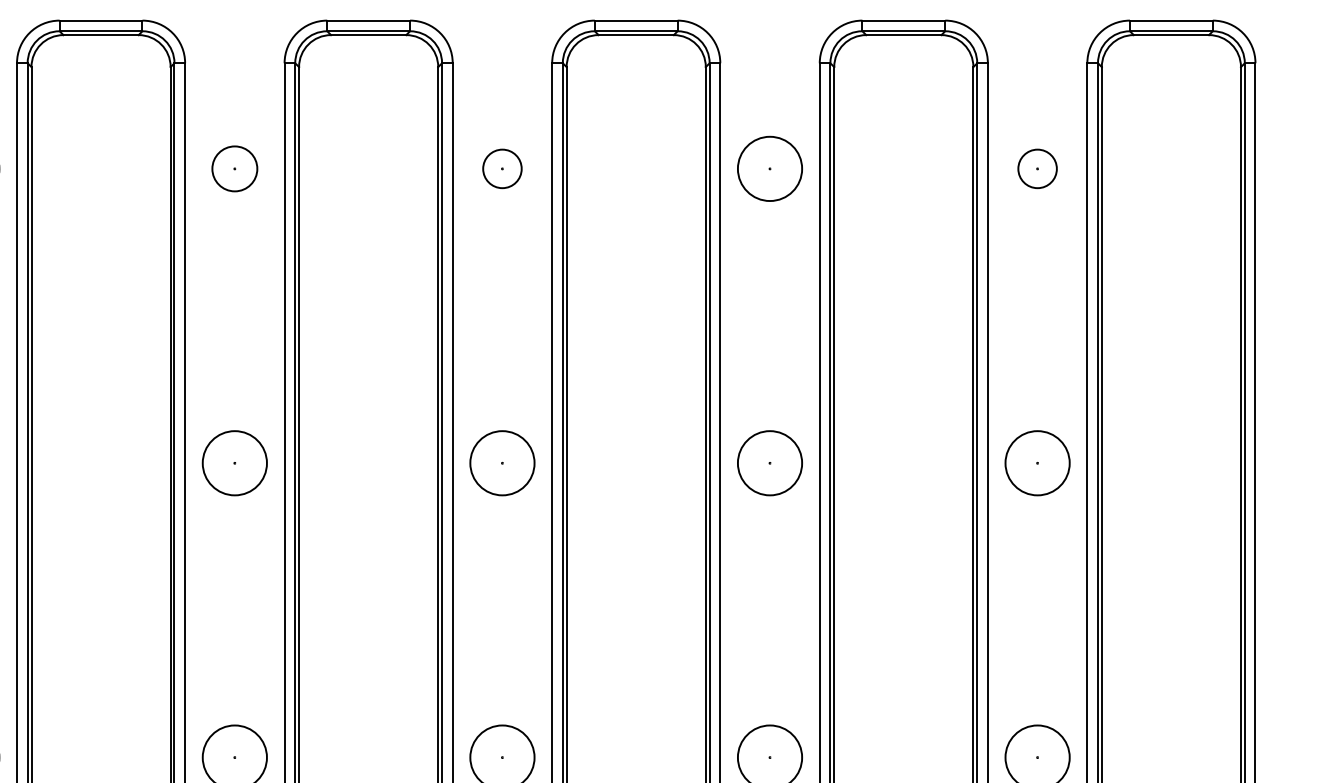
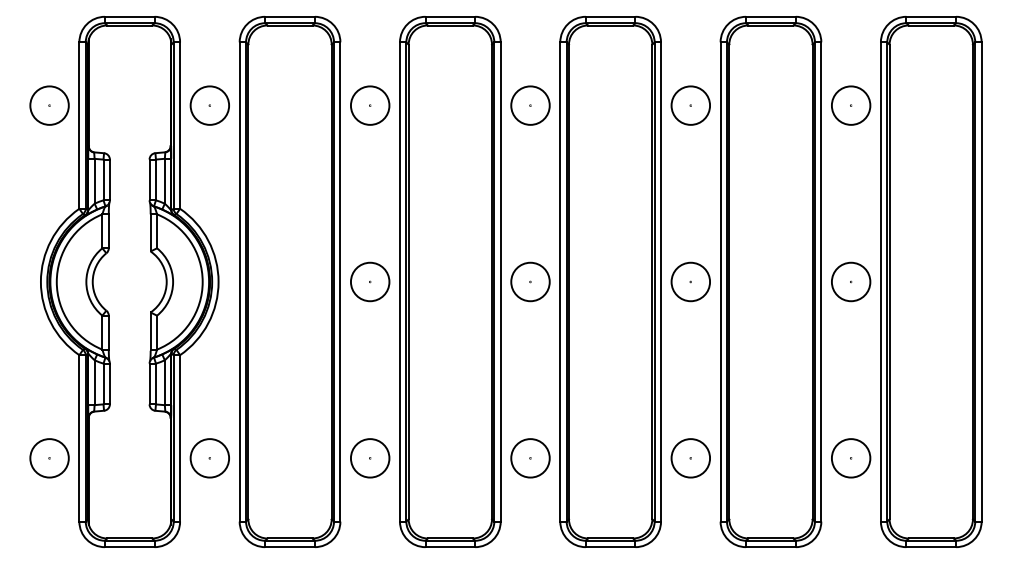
circle: (233, 168) -> (369, 105), size x1.43
circle: (502, 168) -> (530, 105), size x1.67
circle: (1036, 168) -> (850, 105), size x1.67

